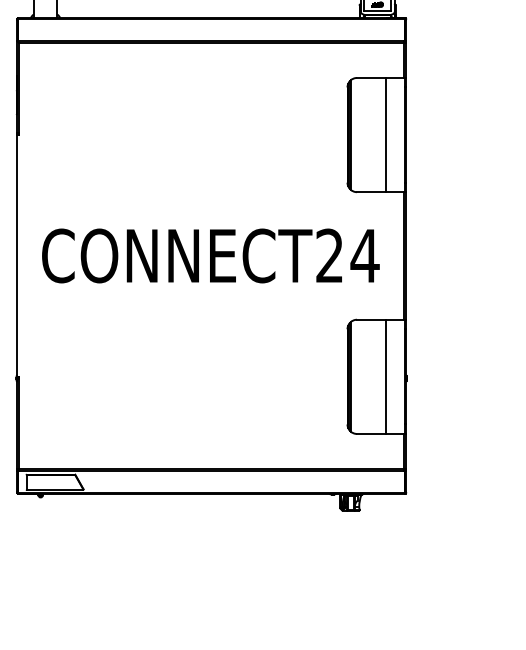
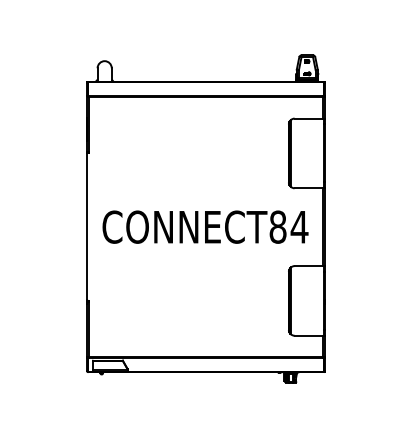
line: (386, 135) -> (312, 153), removed
text: (328, 254) -> (277, 226), CONNECT24 -> CONNECT84
line: (386, 376) -> (312, 300), removed

